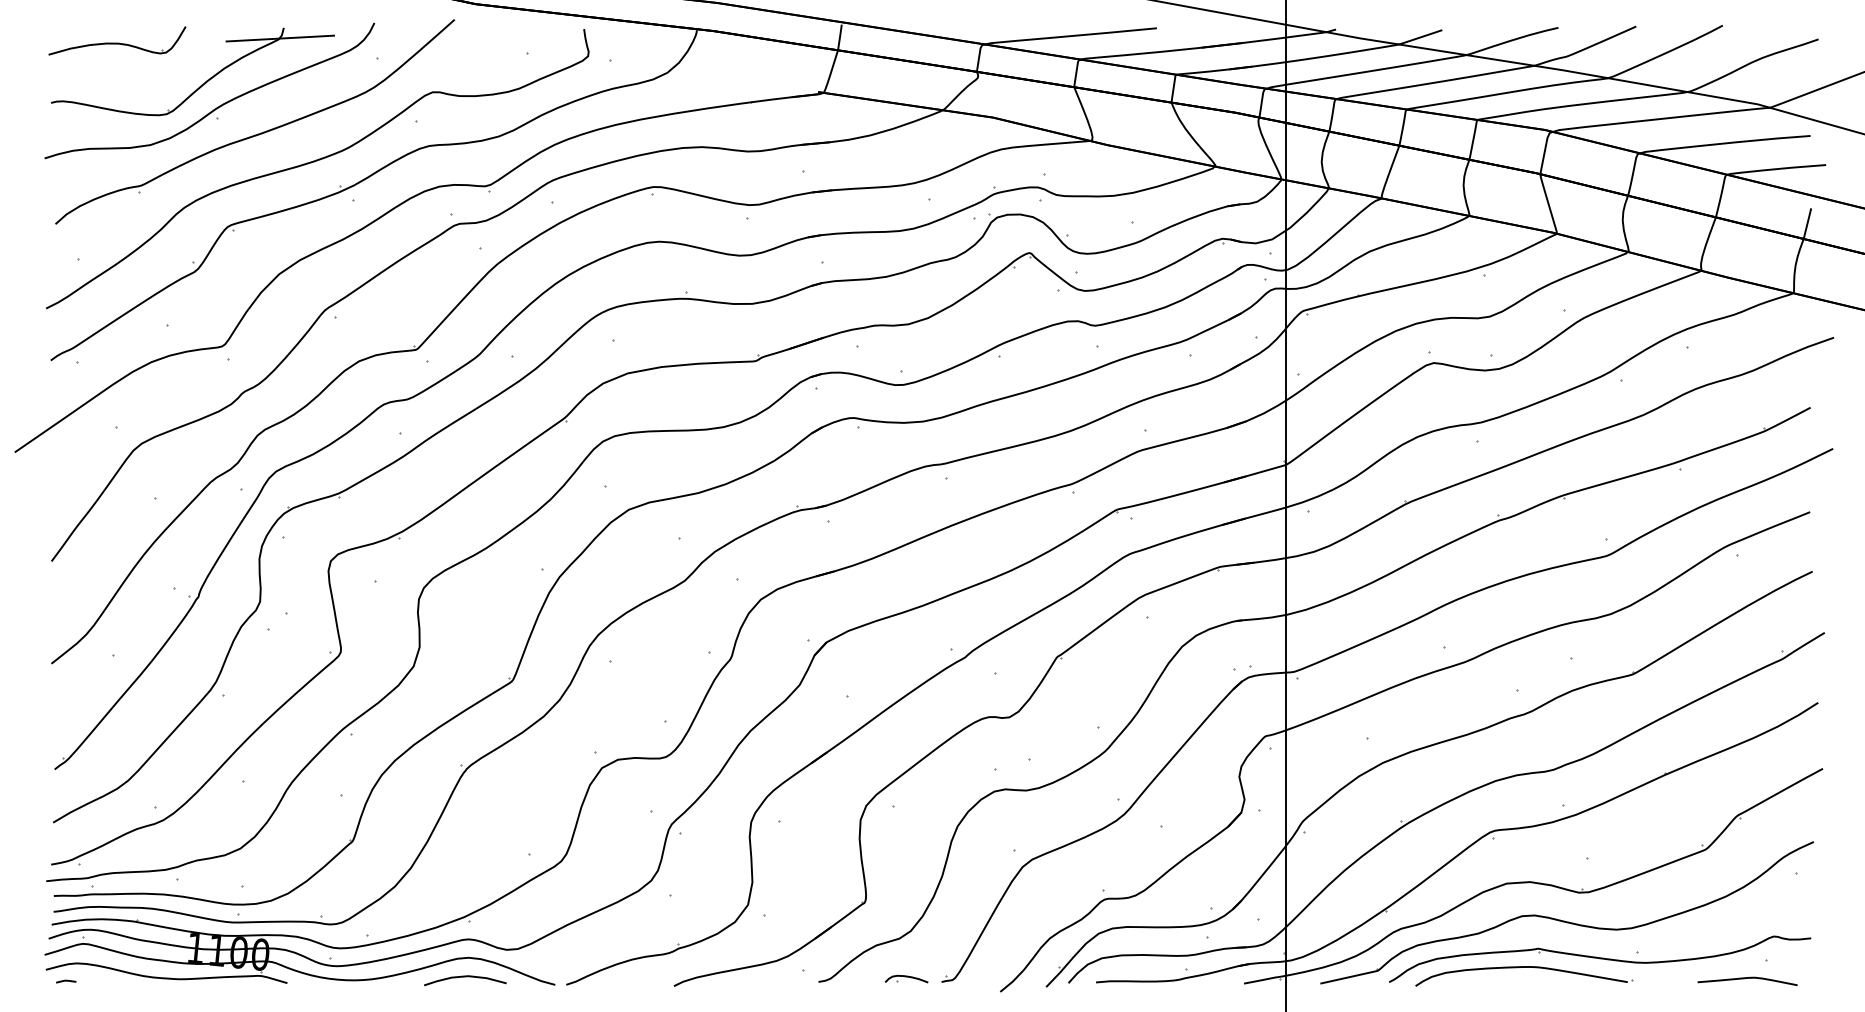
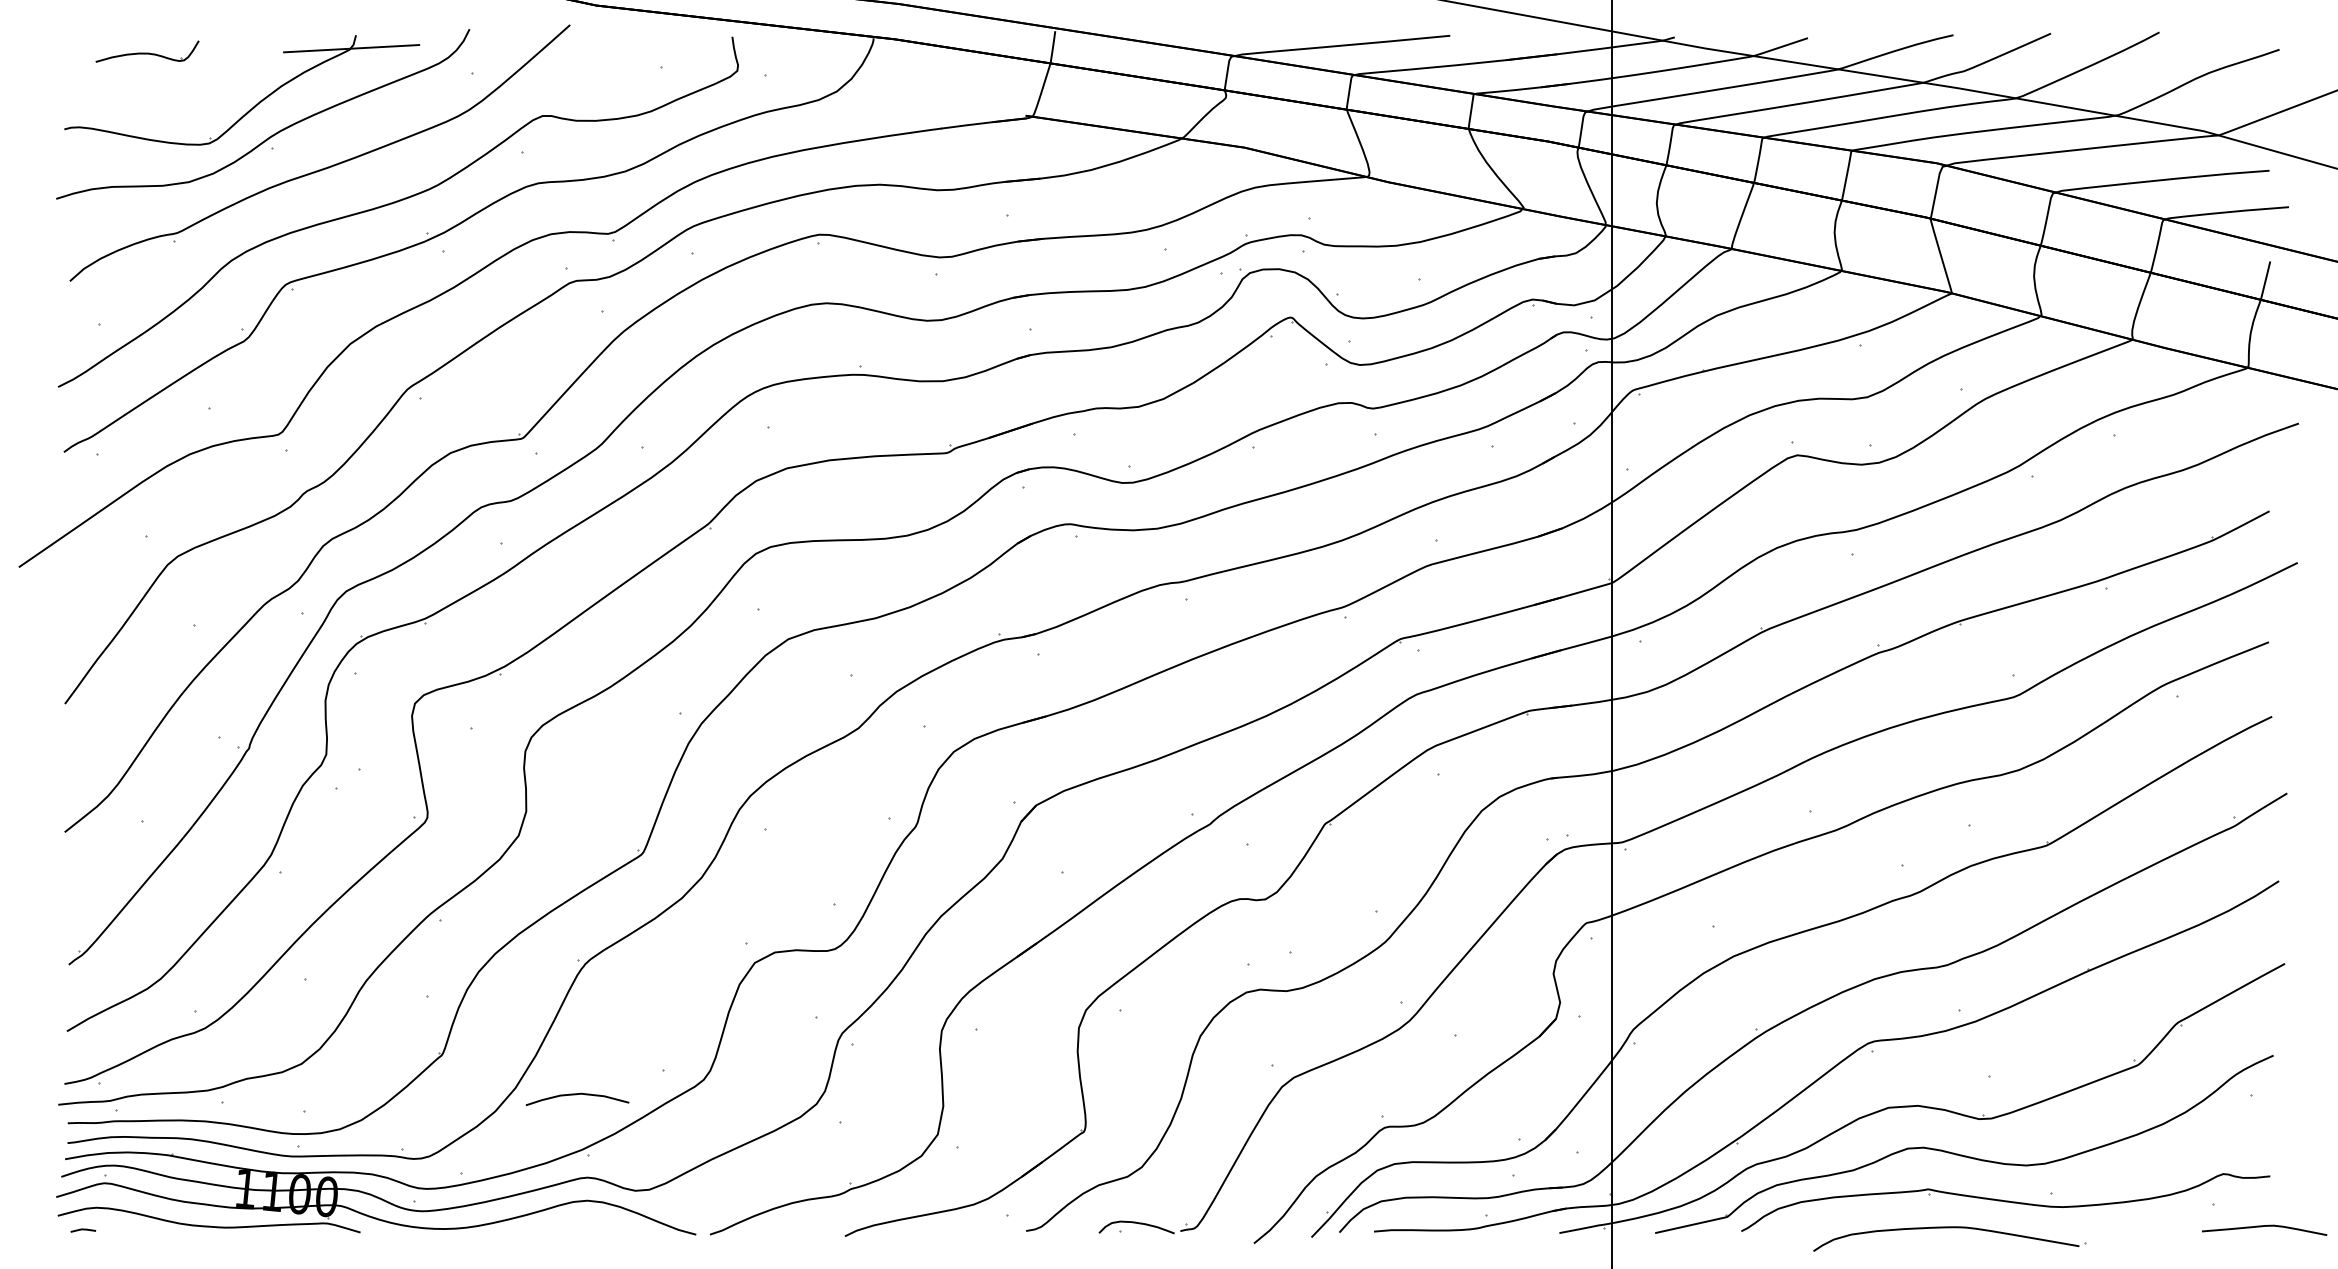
part: (117, 40) -> (147, 51), size x0.6
part: (1524, 967) -> (1949, 1228), moved
curve: (464, 977) -> (576, 1095), moved
part: (906, 979) -> (1136, 1227), size x1.4
curve: (1745, 979) -> (2262, 1227), moved

